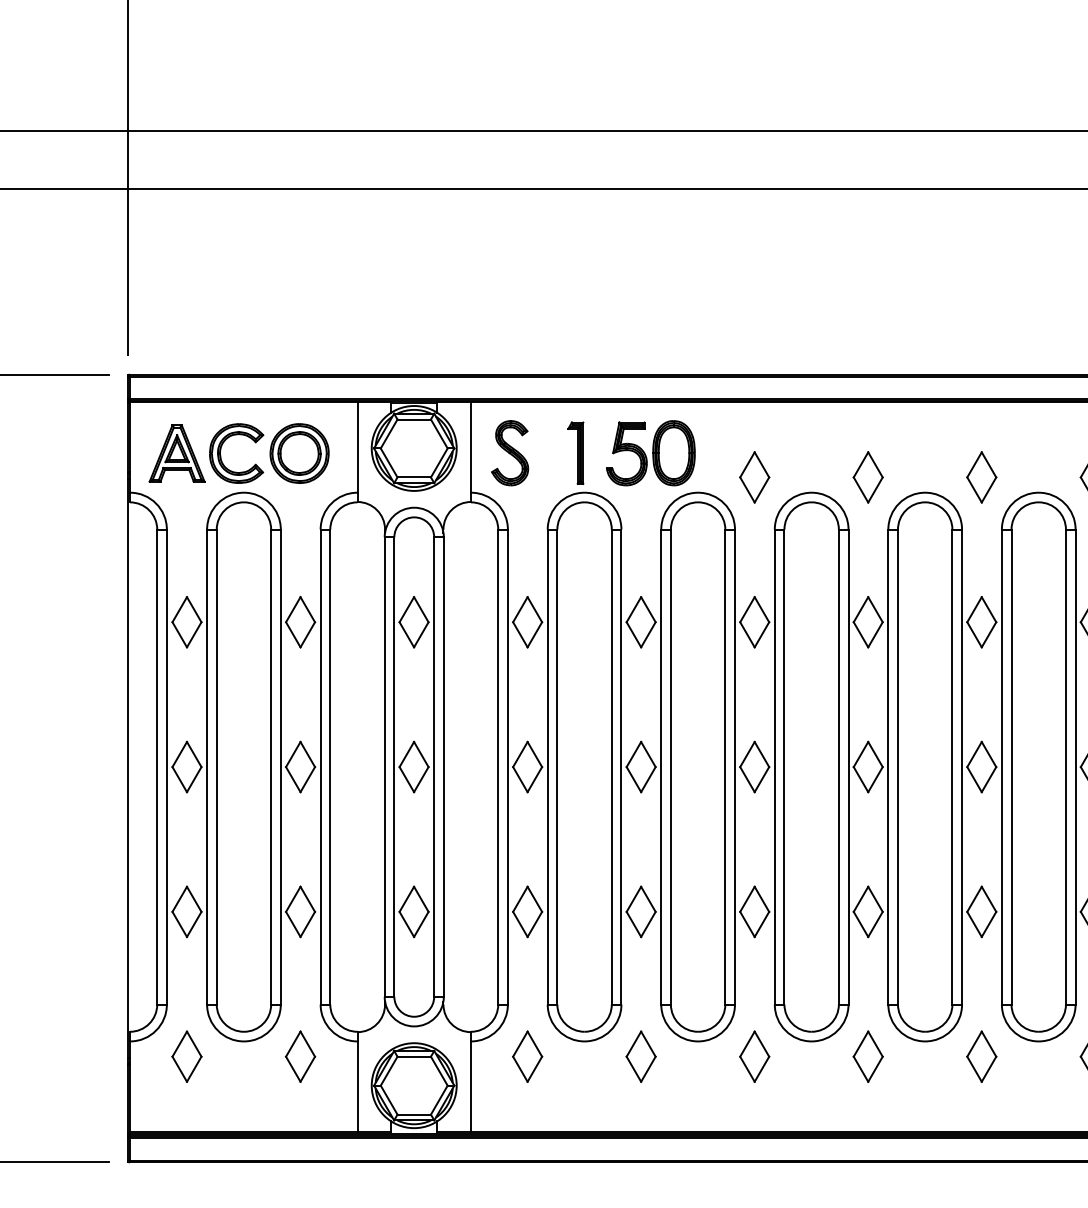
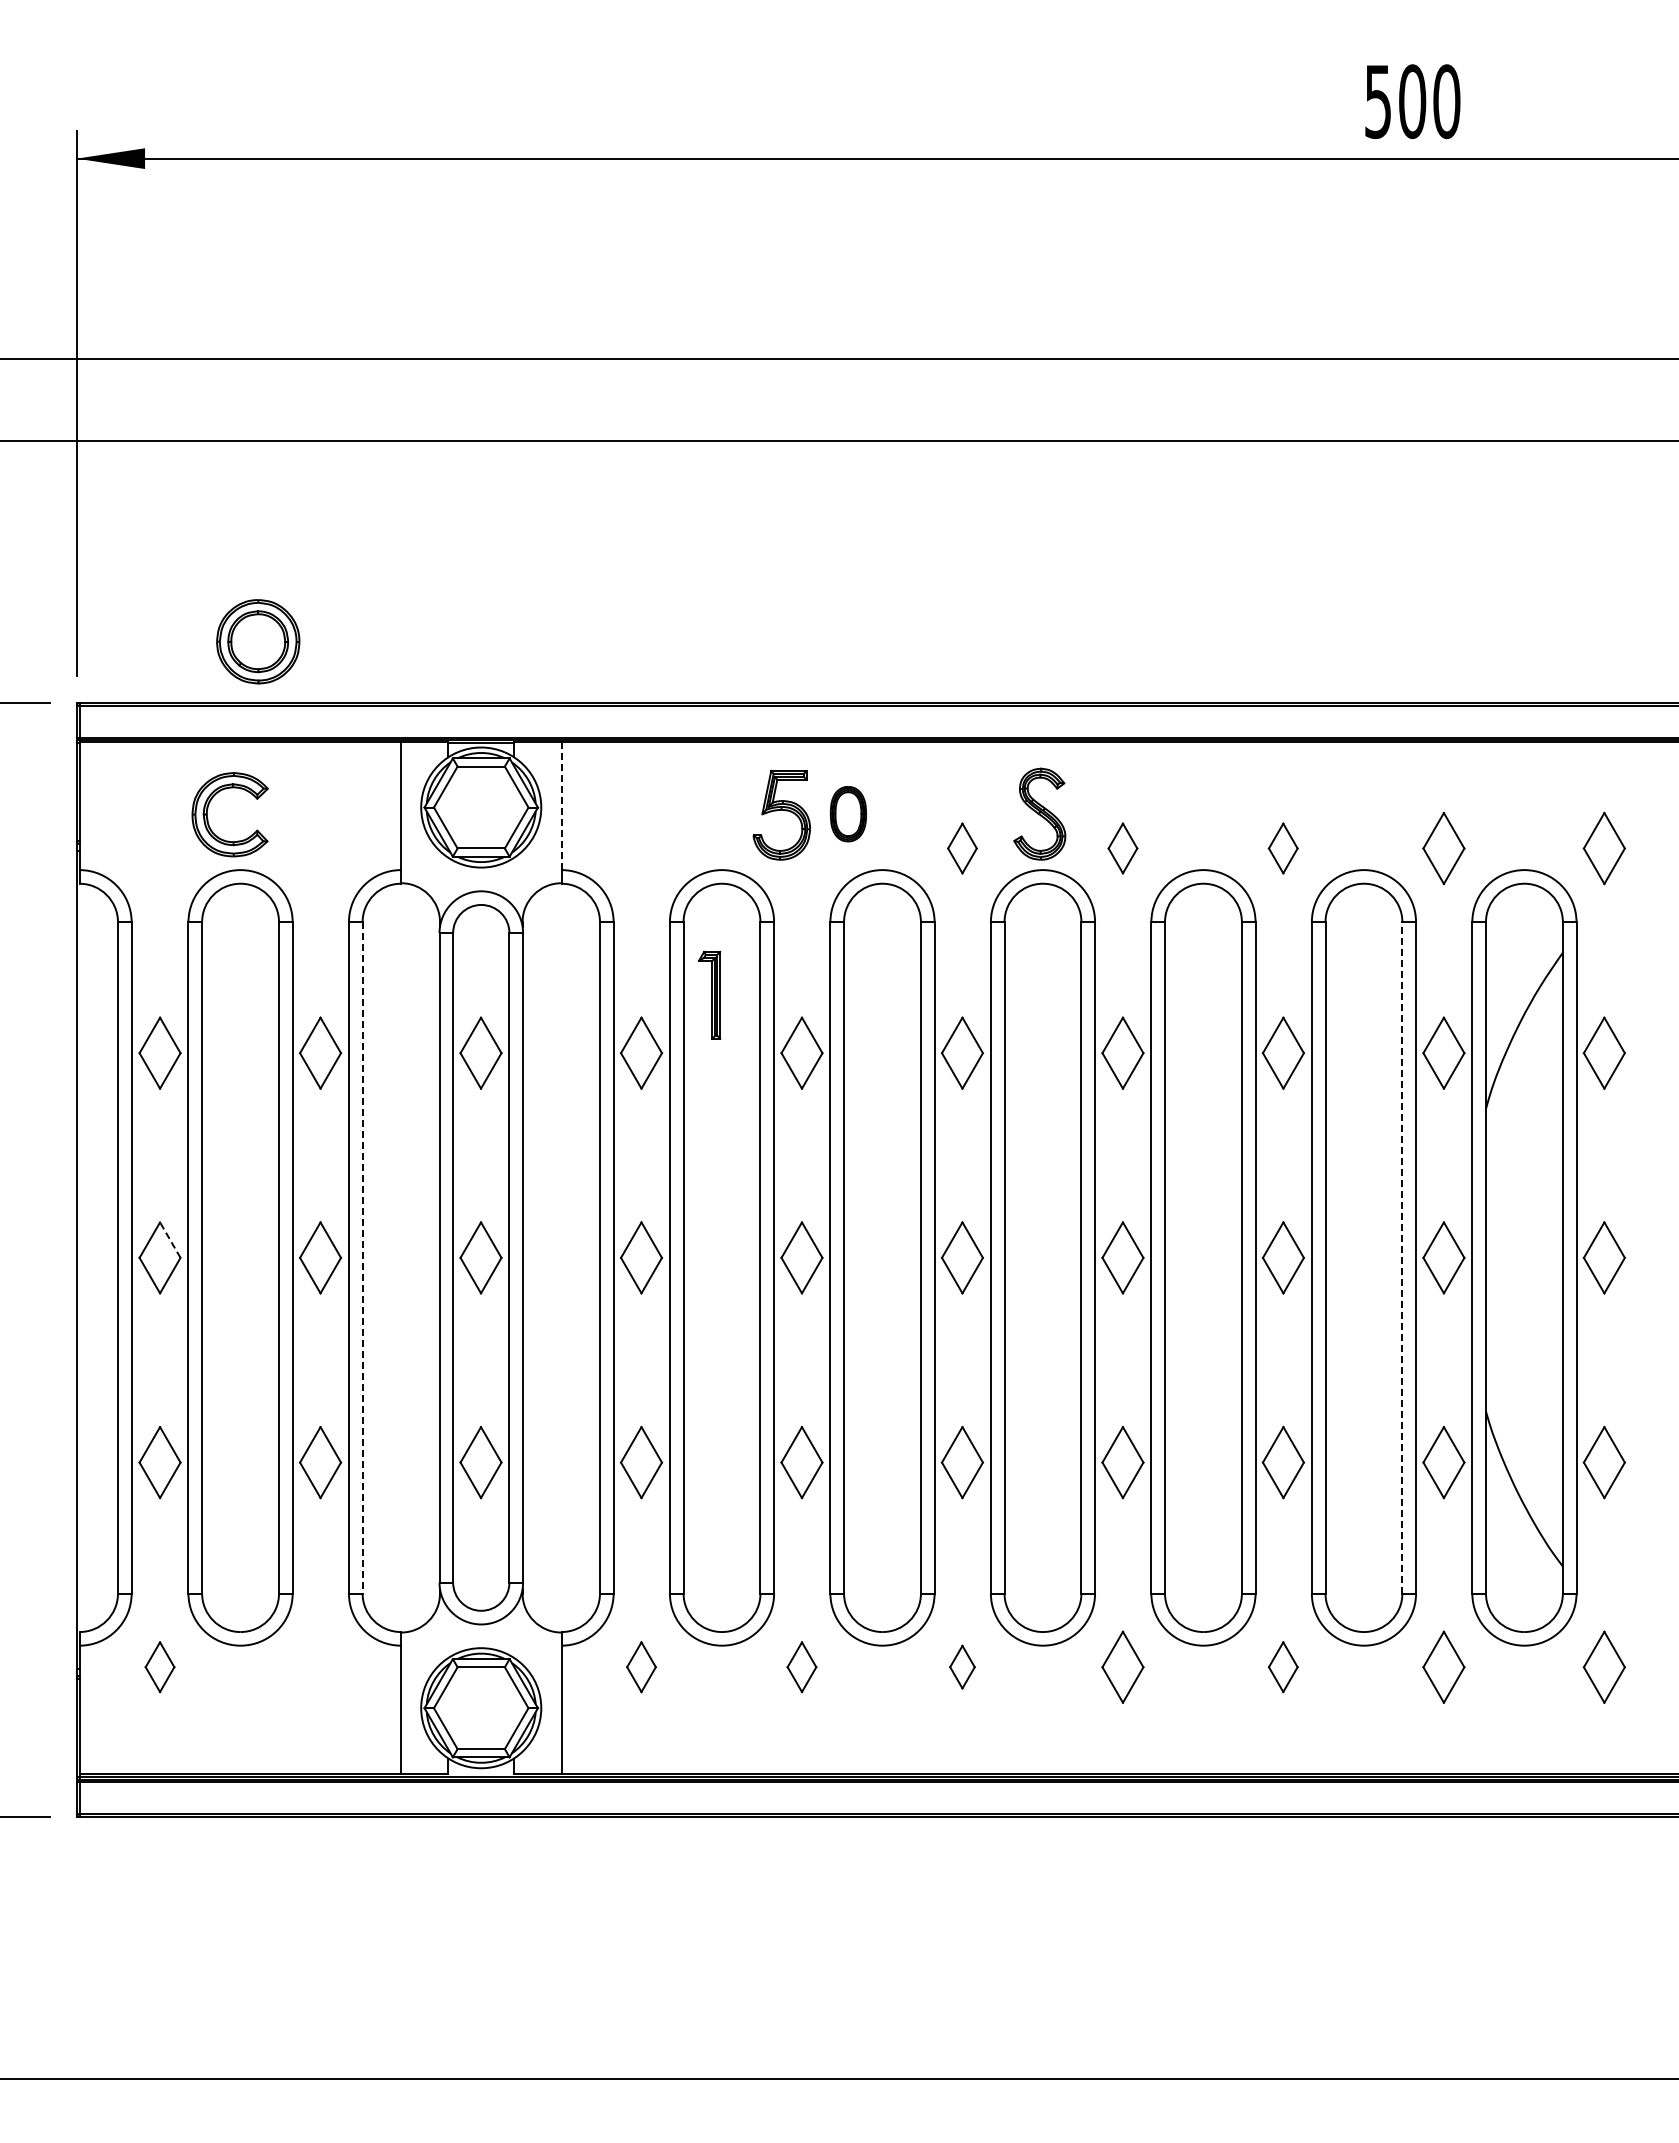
line: (471, 447) -> (561, 805), solid -> dashed
part: (509, 452) -> (1039, 813), moved
part: (575, 452) -> (709, 994), moved
part: (674, 452) -> (848, 813), size x0.6
part: (176, 453) -> (145, 814), removed
part: (299, 453) -> (258, 641), moved
part: (754, 477) -> (962, 848), size x0.7
part: (867, 477) -> (1122, 848), size x0.7
part: (981, 477) -> (1282, 848), size x0.7
line: (194, 754) -> (170, 1239), solid -> dashed
line: (330, 766) -> (362, 1257), solid -> dashed
line: (1066, 766) -> (1402, 1257), solid -> dashed
part: (186, 1056) -> (159, 1666), size x0.7
part: (300, 1056) -> (320, 1666), removed
part: (527, 1056) -> (641, 1666), size x0.7
part: (640, 1056) -> (801, 1666), size x0.7
part: (754, 1056) -> (962, 1666), size x0.6
part: (981, 1056) -> (1282, 1666), size x0.7

